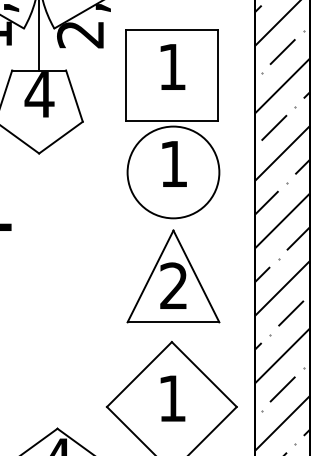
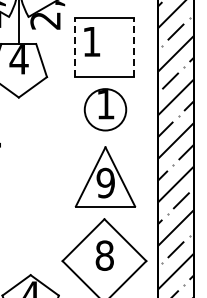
text: (173, 66) -> (92, 41), moved
line: (125, 75) -> (74, 47), solid -> dashed
line: (218, 75) -> (134, 47), solid -> dashed
circle: (173, 172) -> (105, 109), size x0.7
text: (173, 286) -> (105, 183), 2 -> 9
text: (171, 398) -> (104, 255), 1 -> 8

